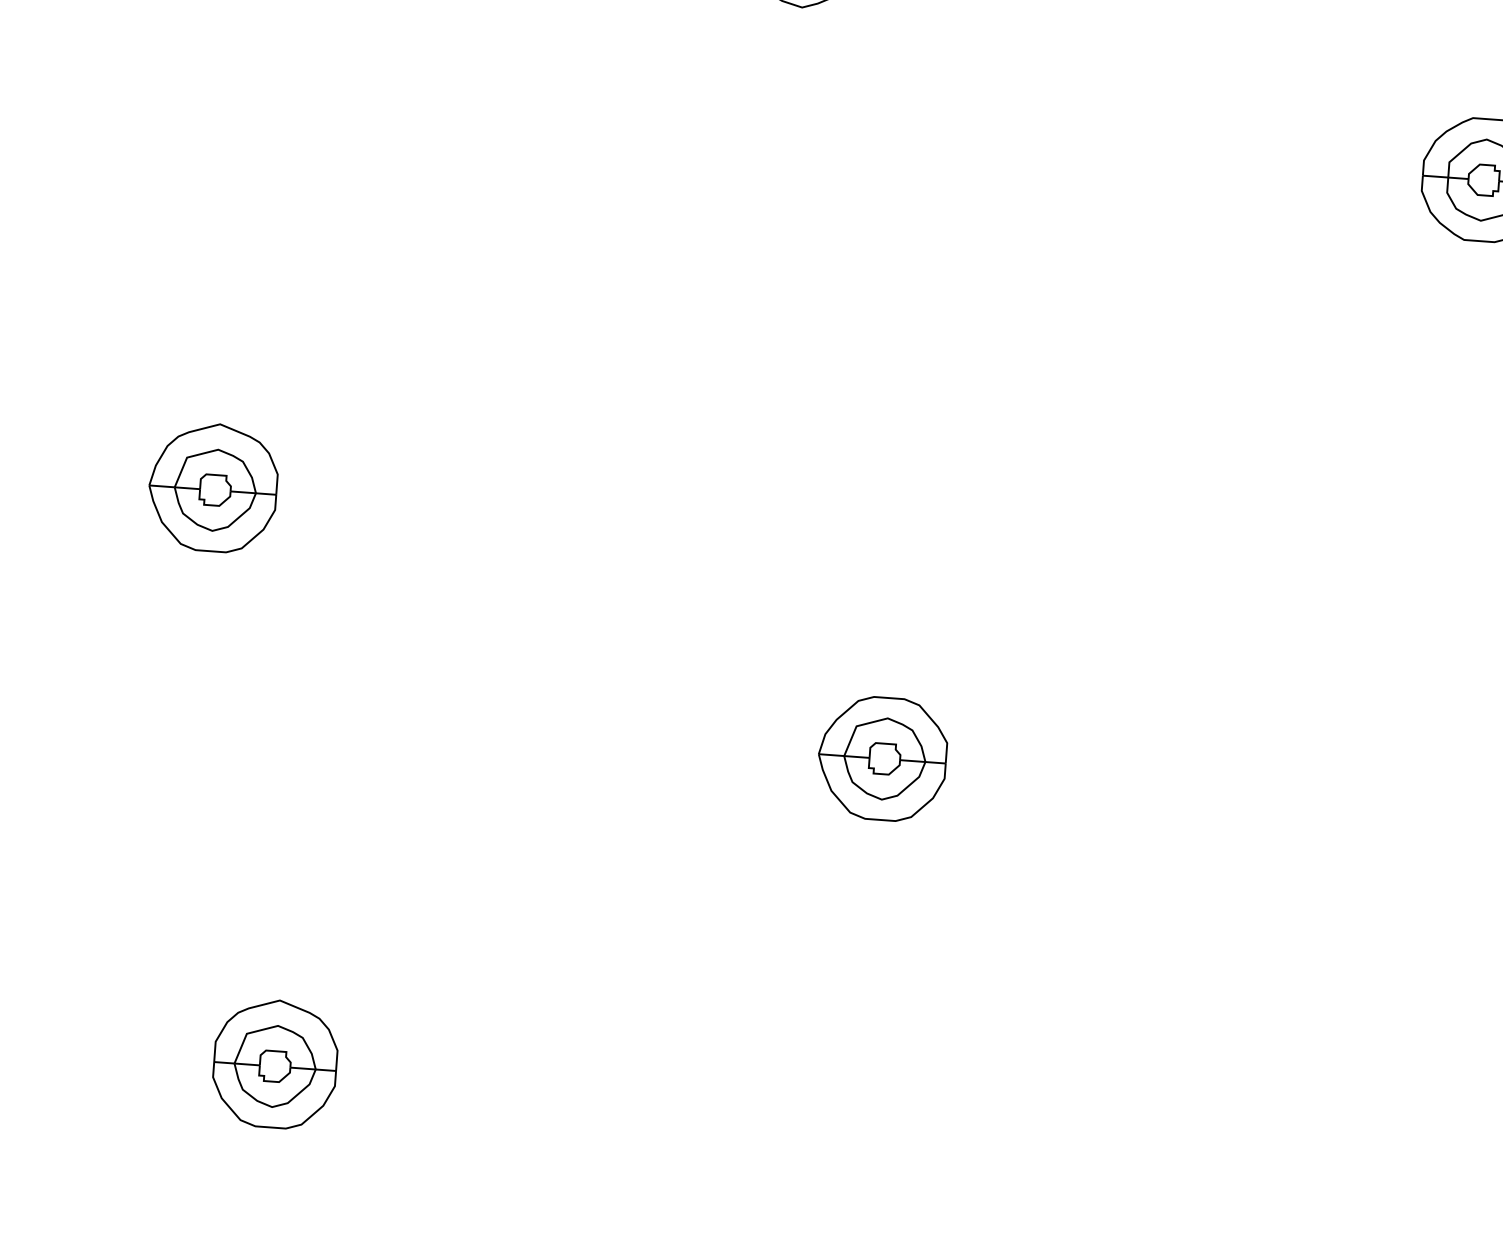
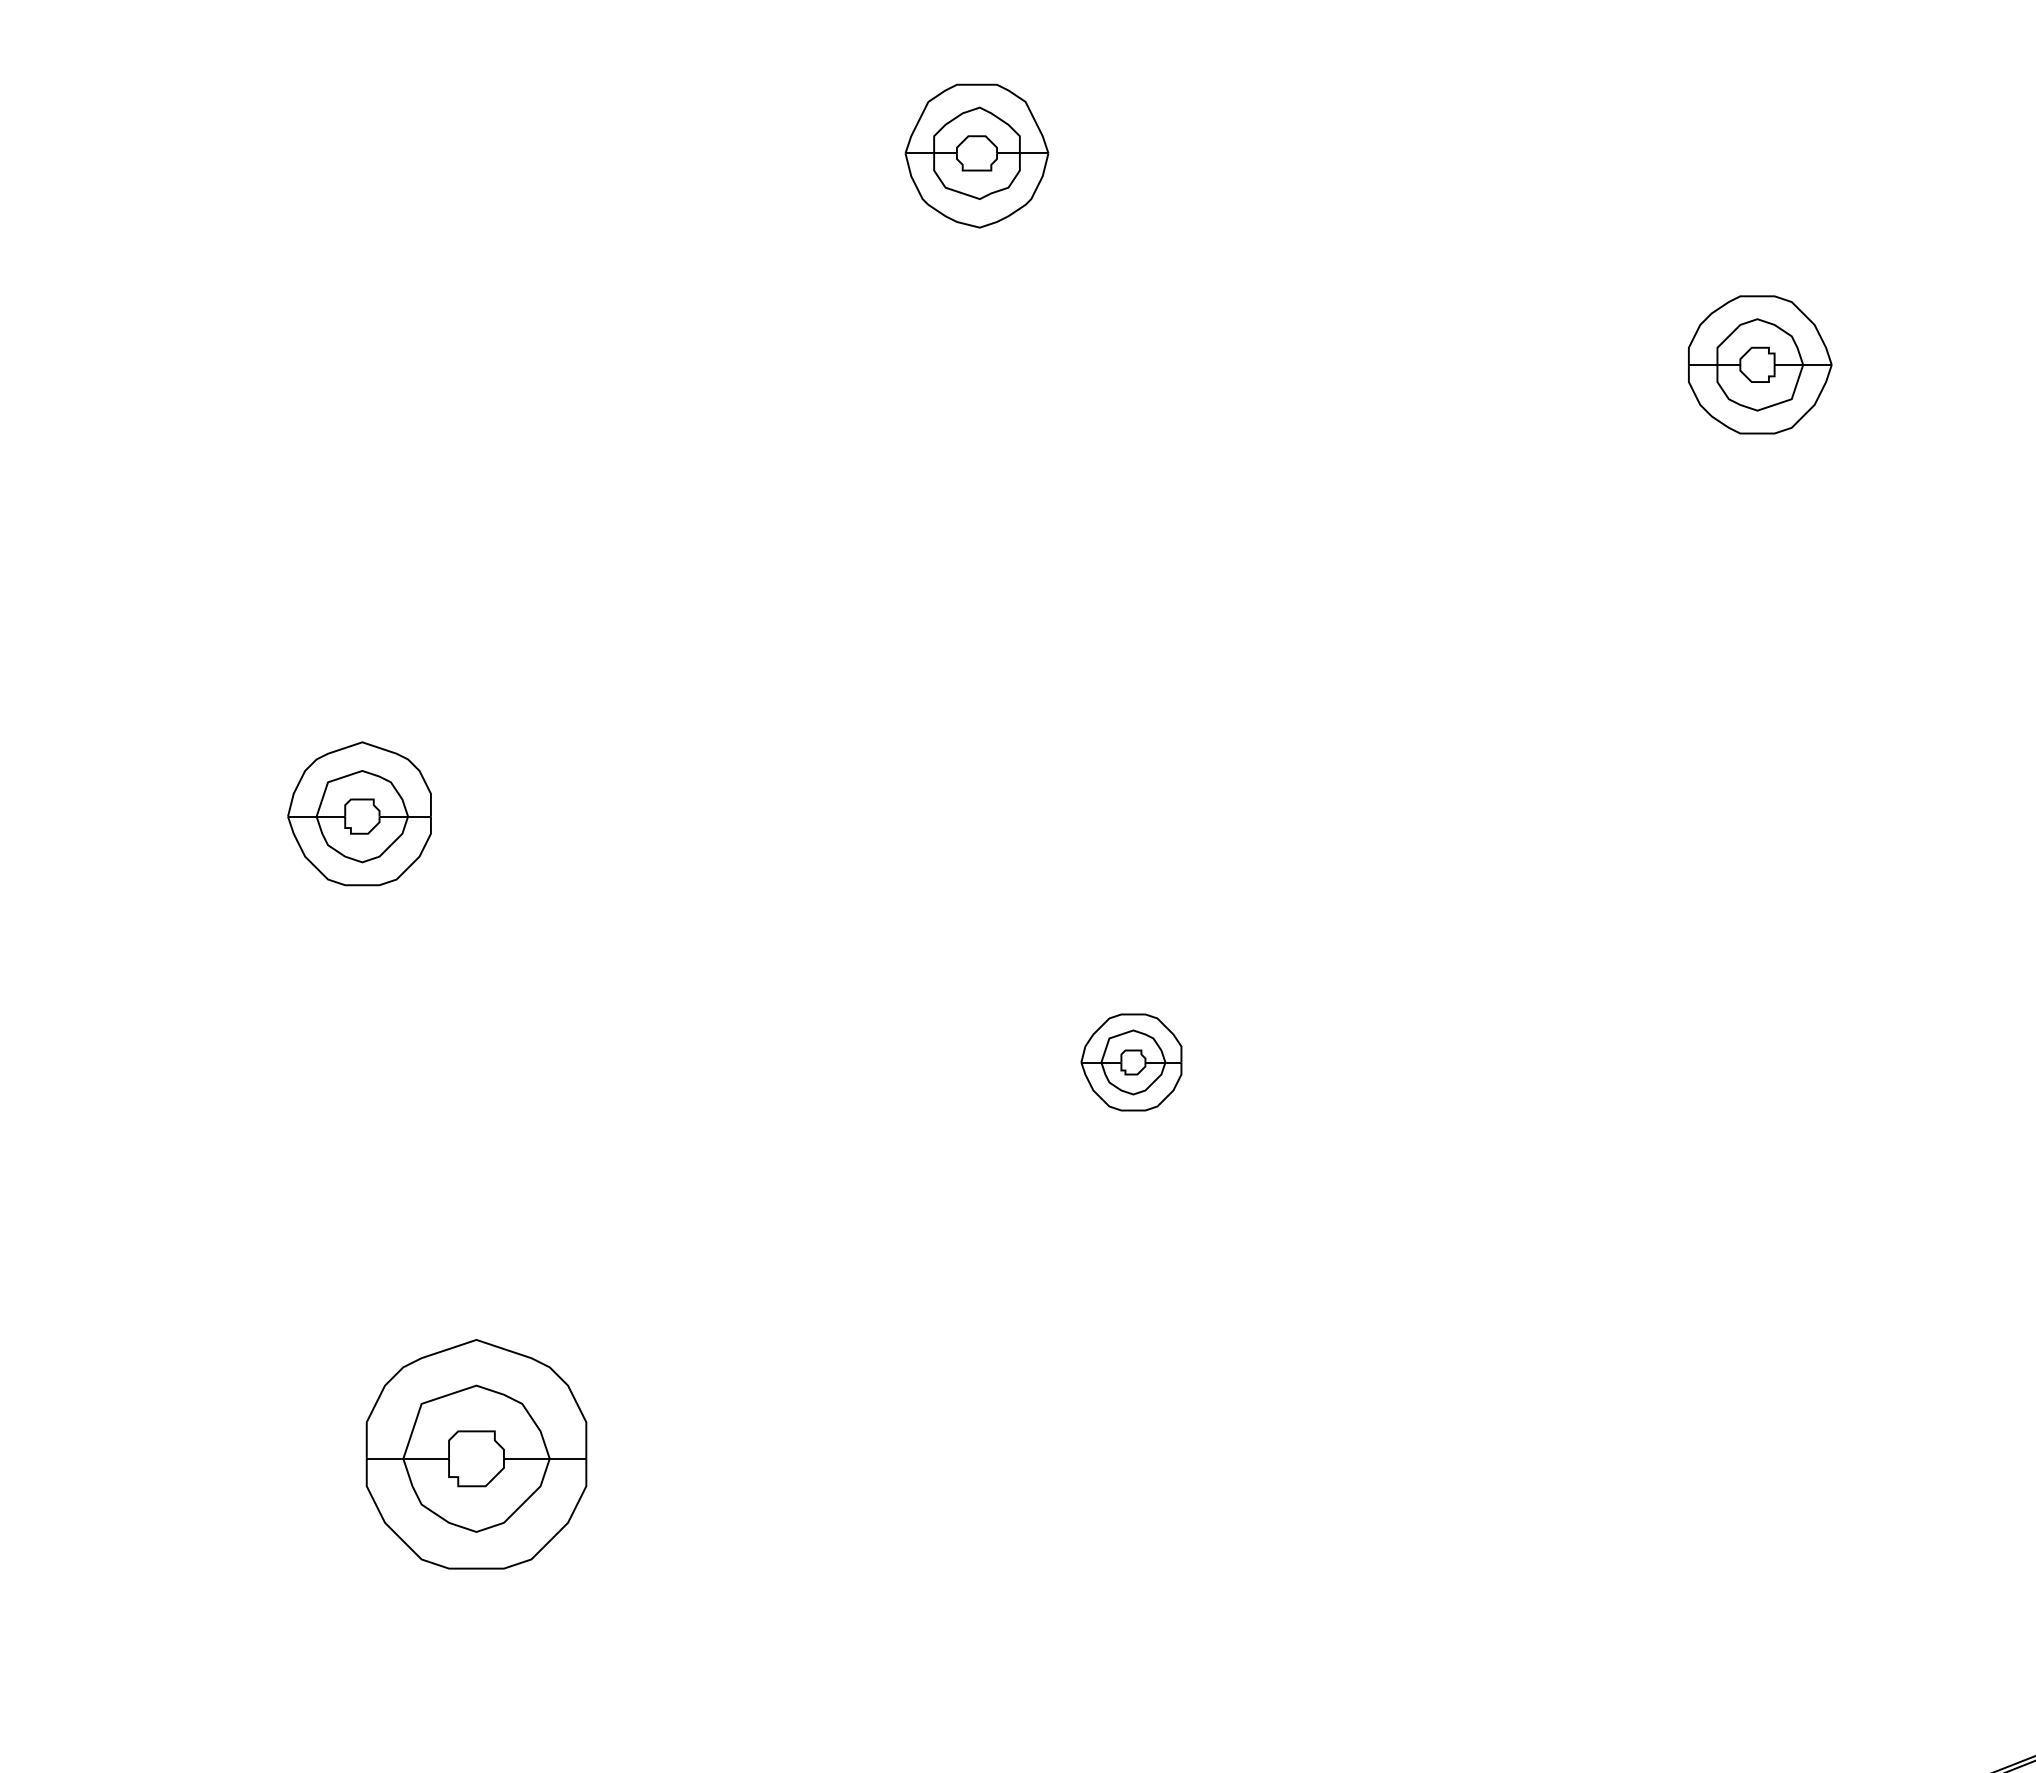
part: (882, 758) -> (1131, 1062), size x0.7
part: (275, 1063) -> (476, 1453), size x1.6

